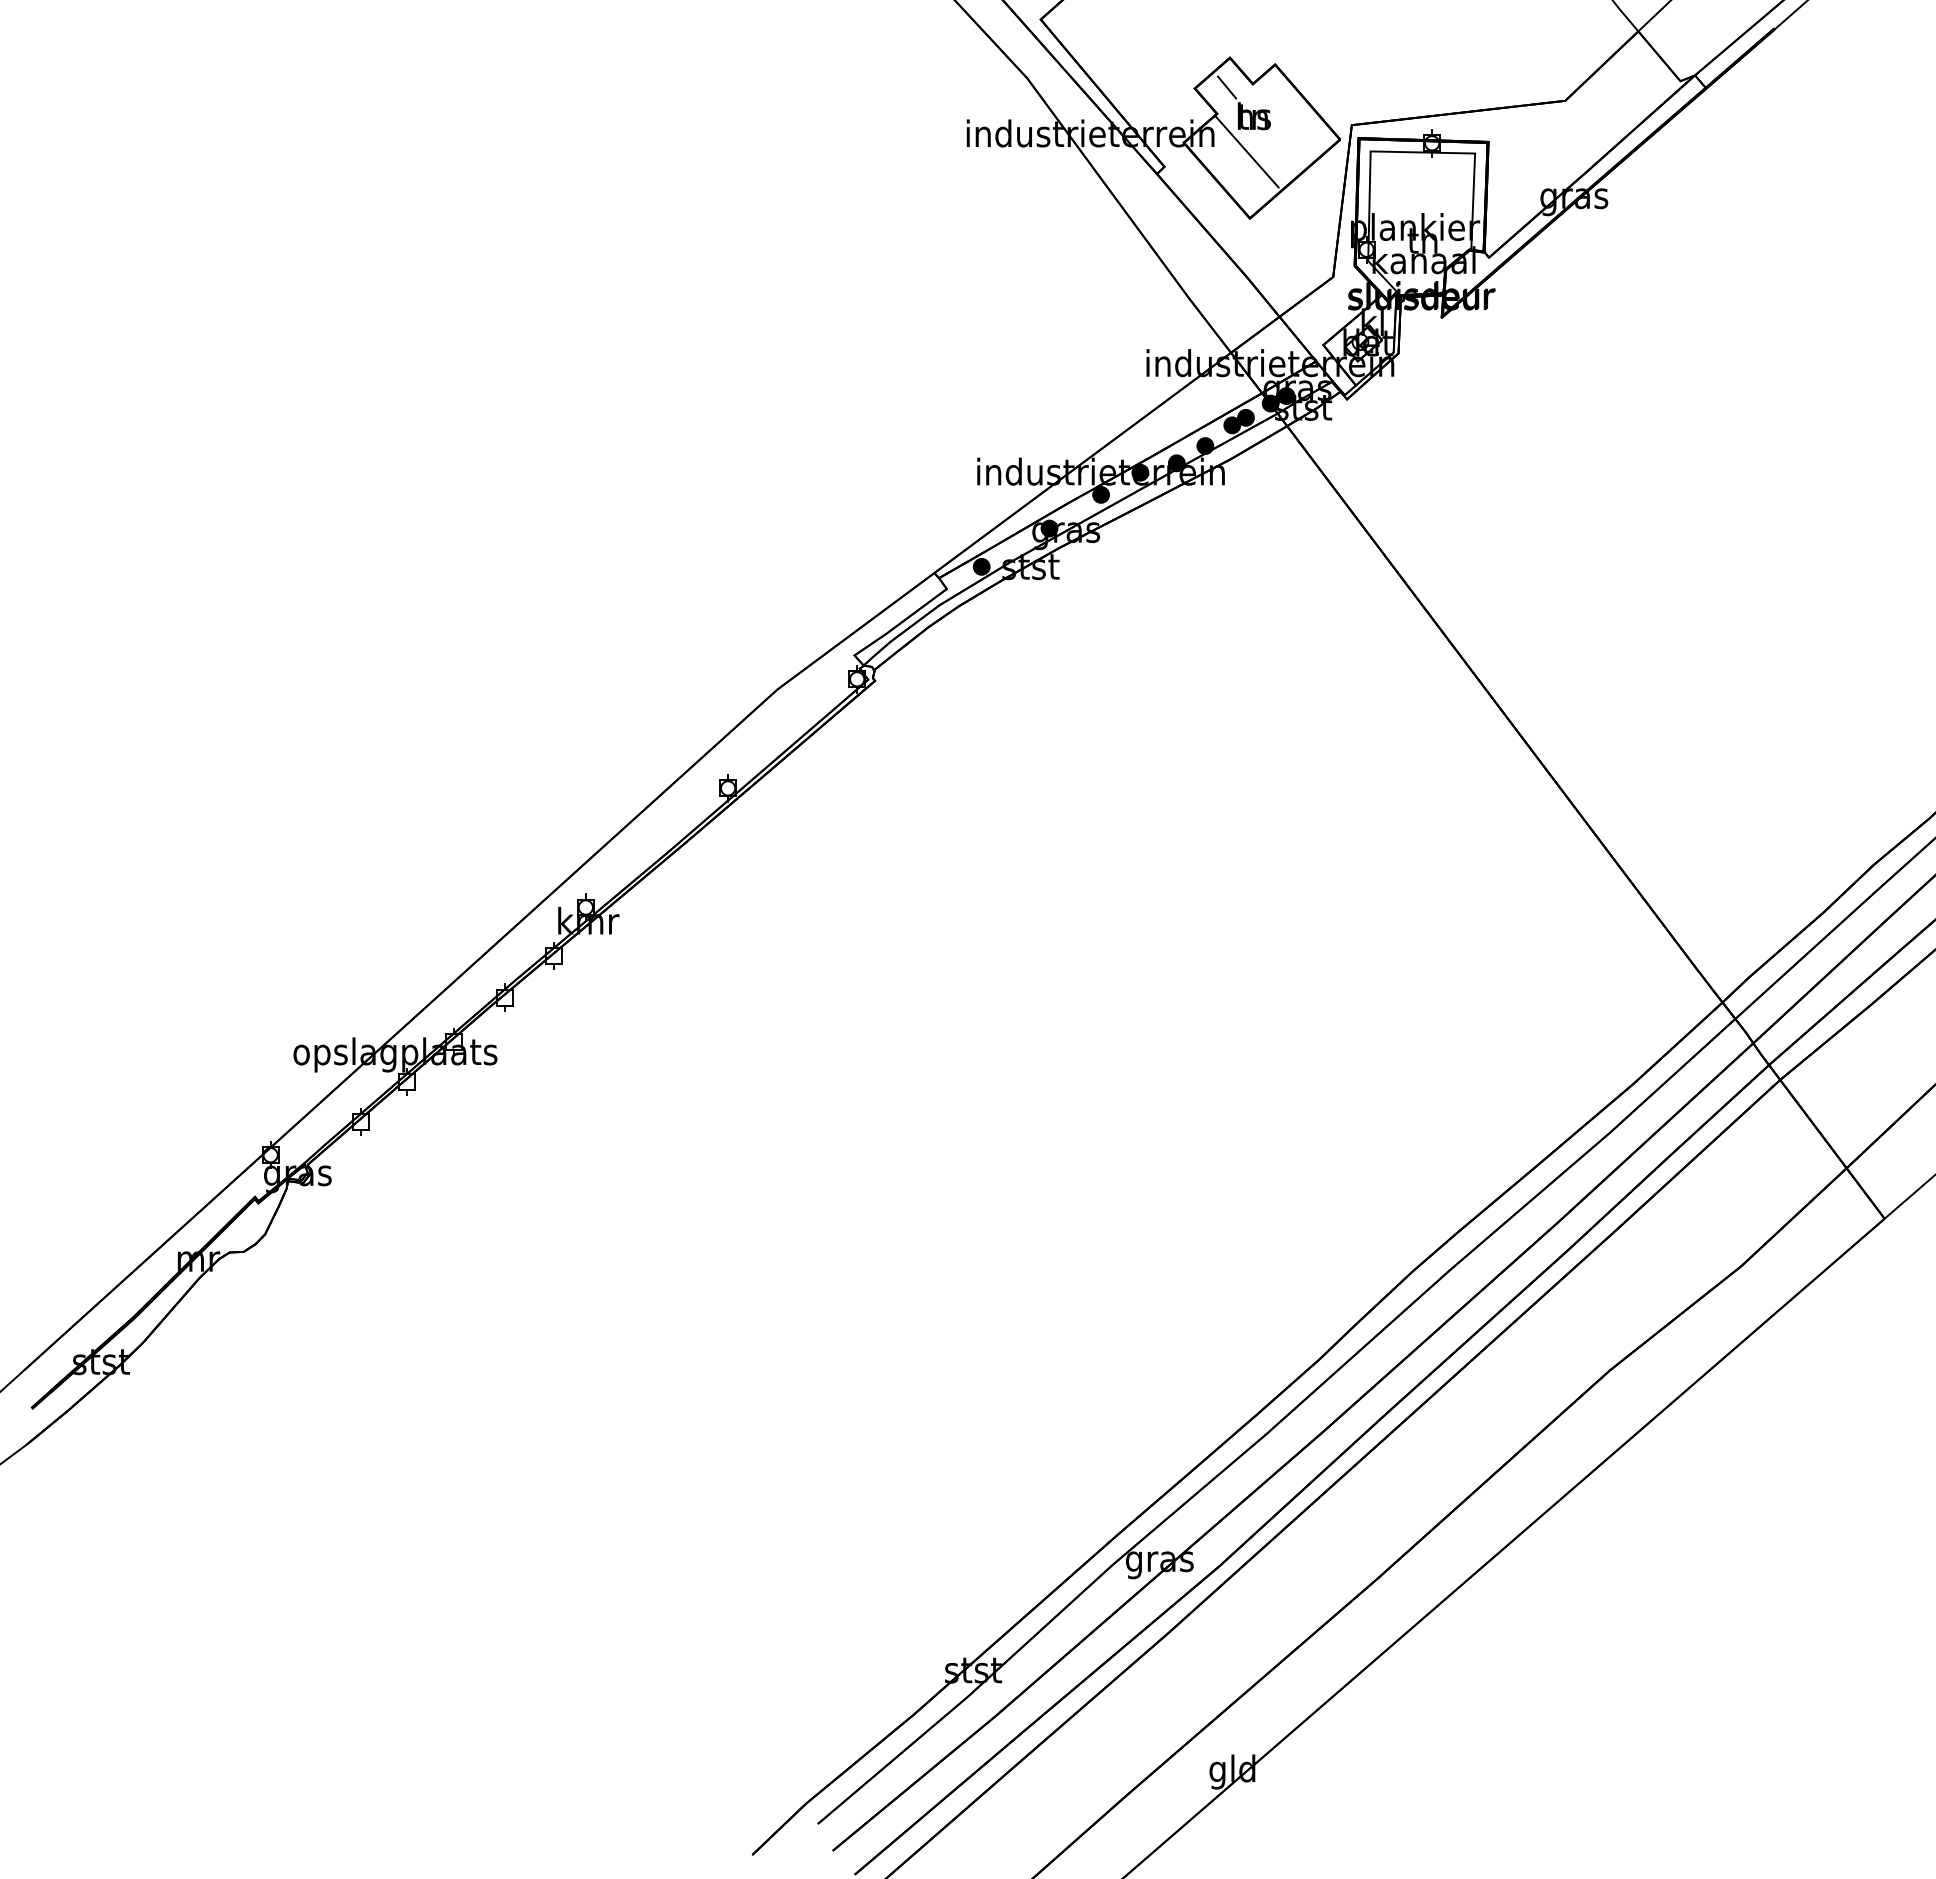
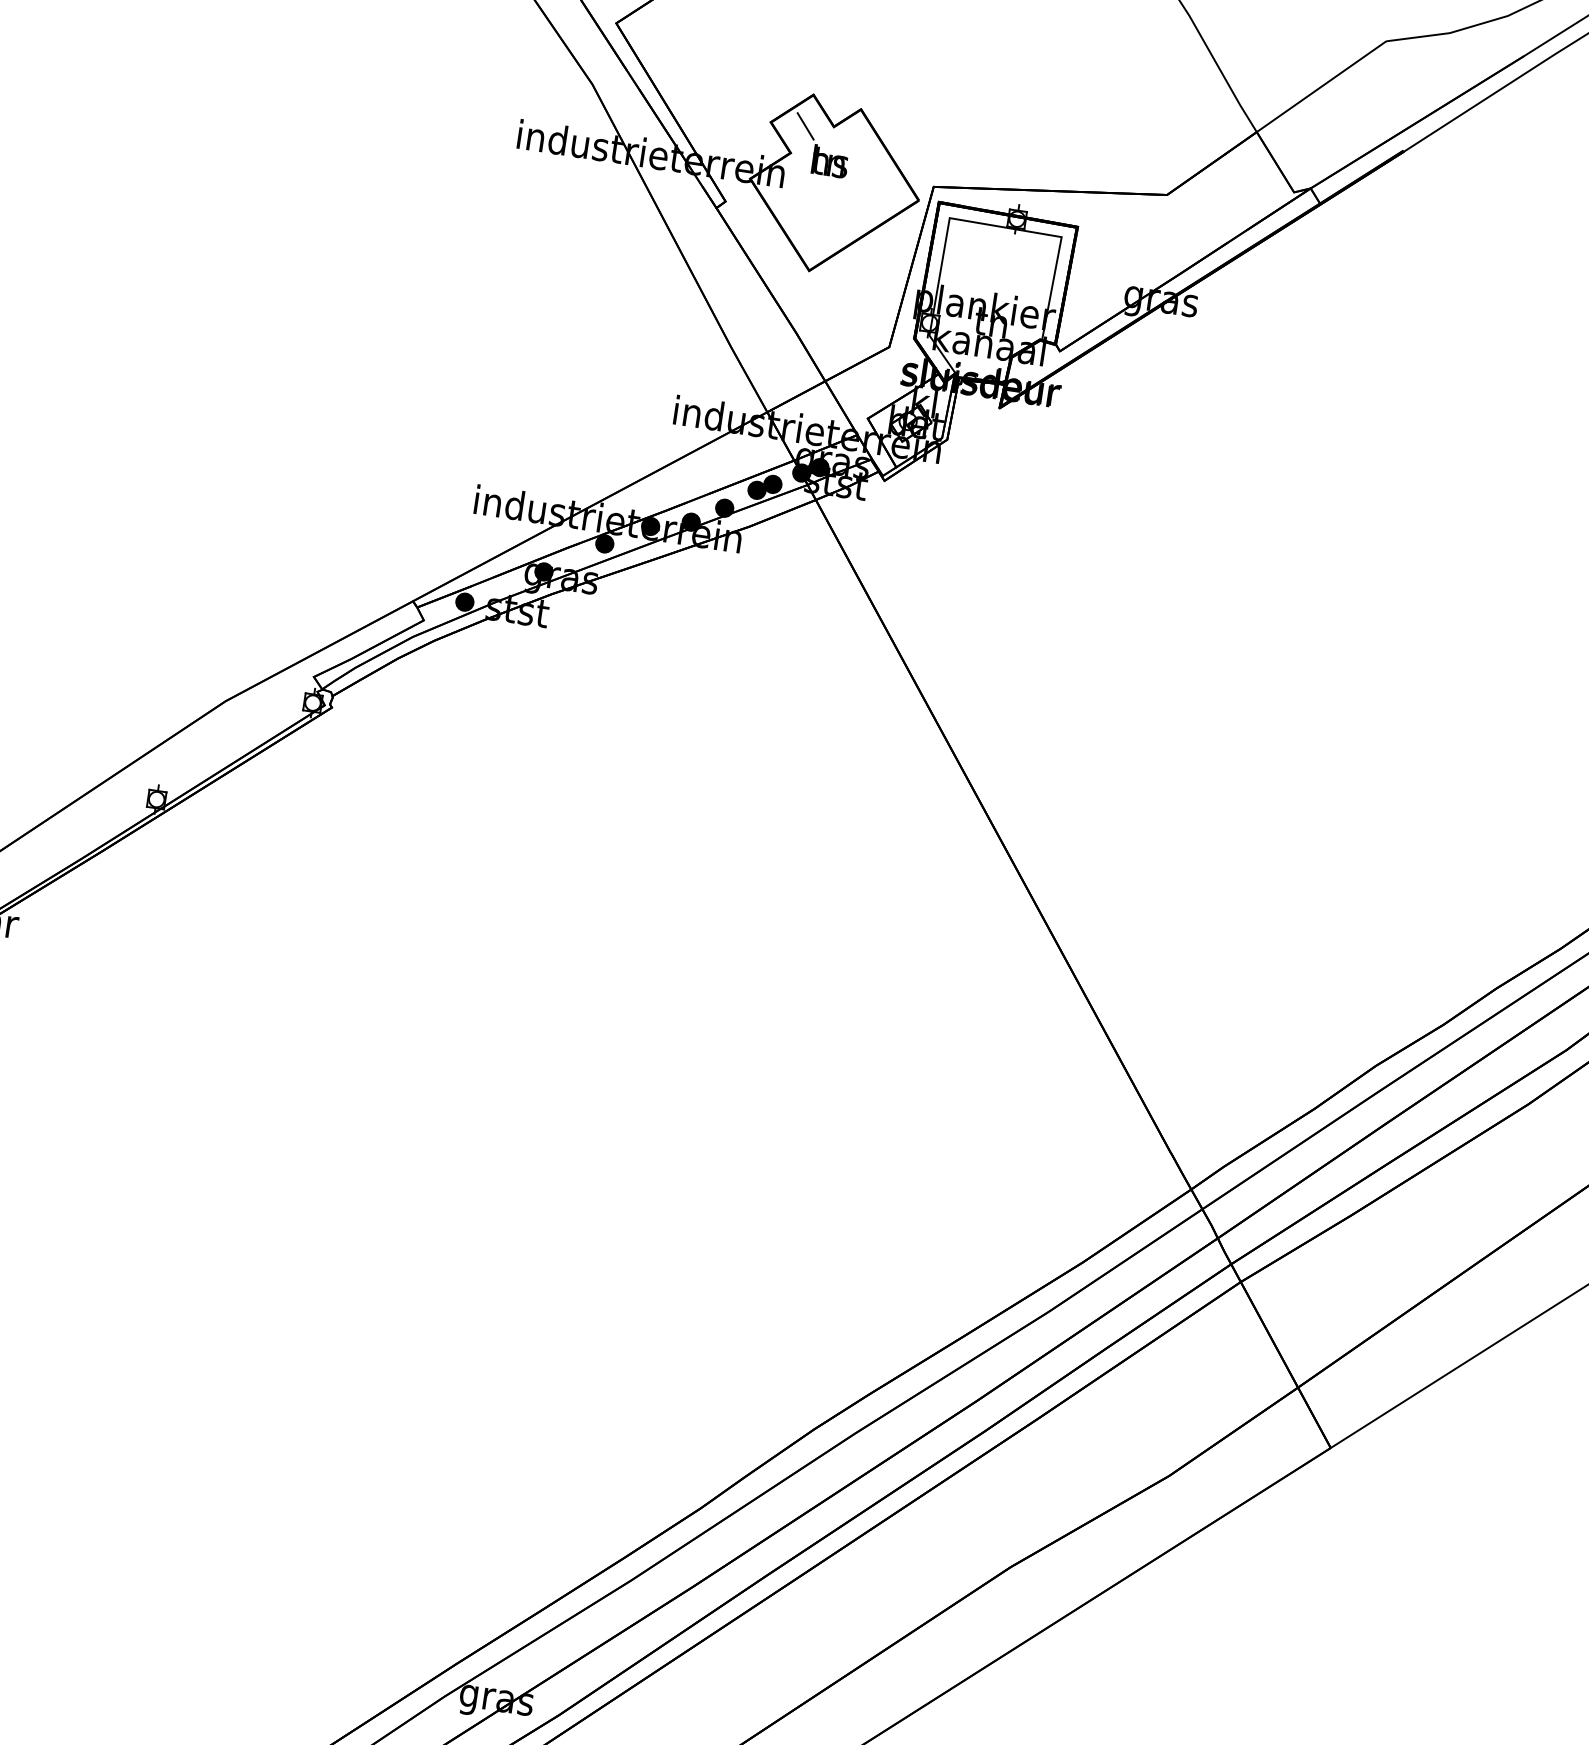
line: (1247, 152) -> (817, 199), removed

